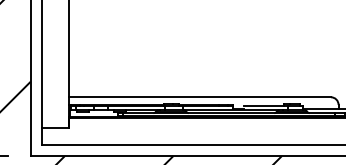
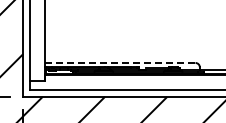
line: (200, 96) -> (120, 62), solid -> dashed

